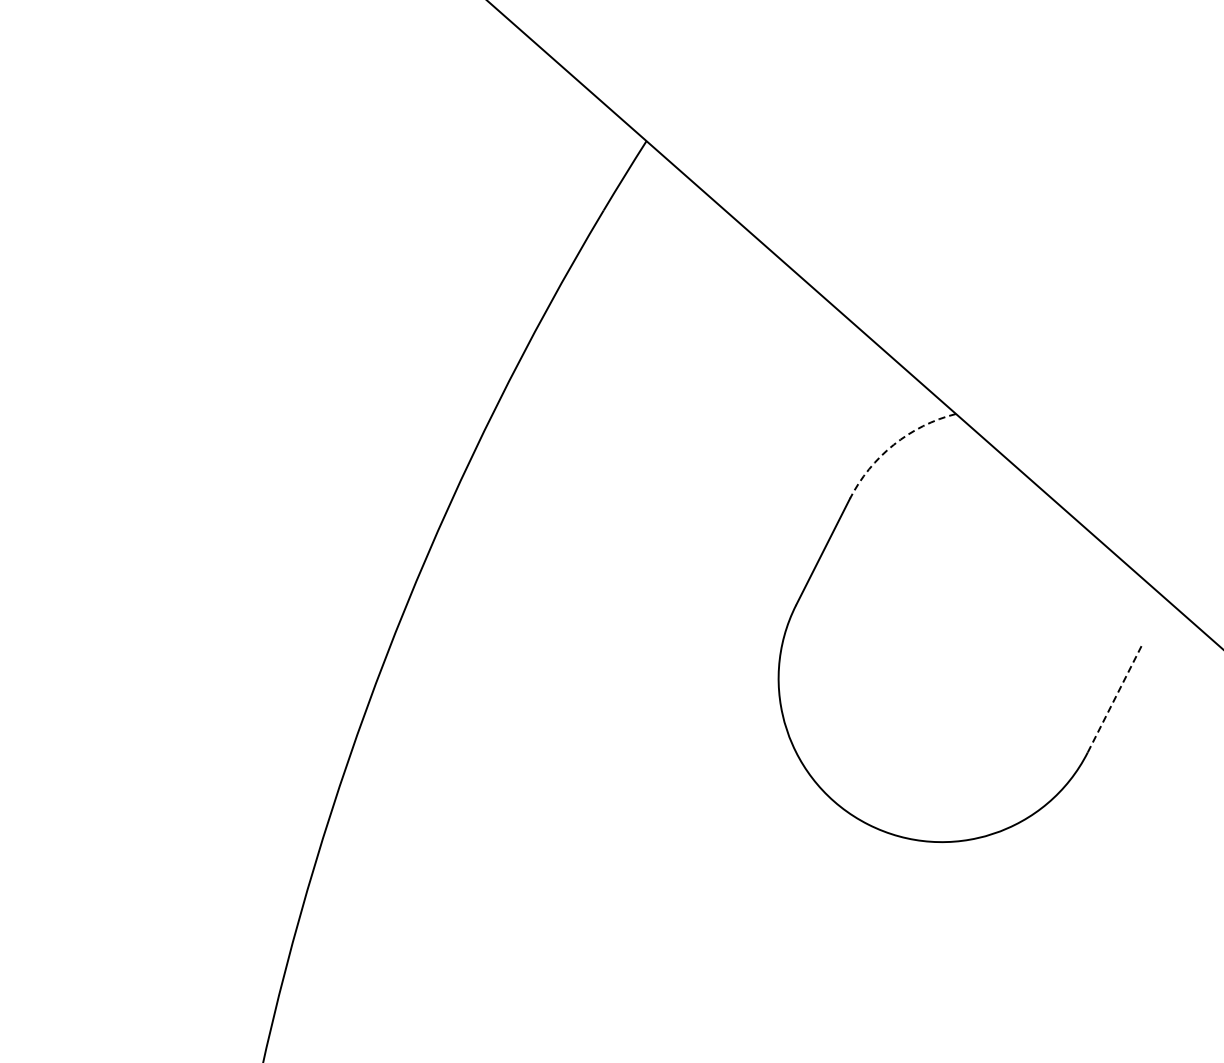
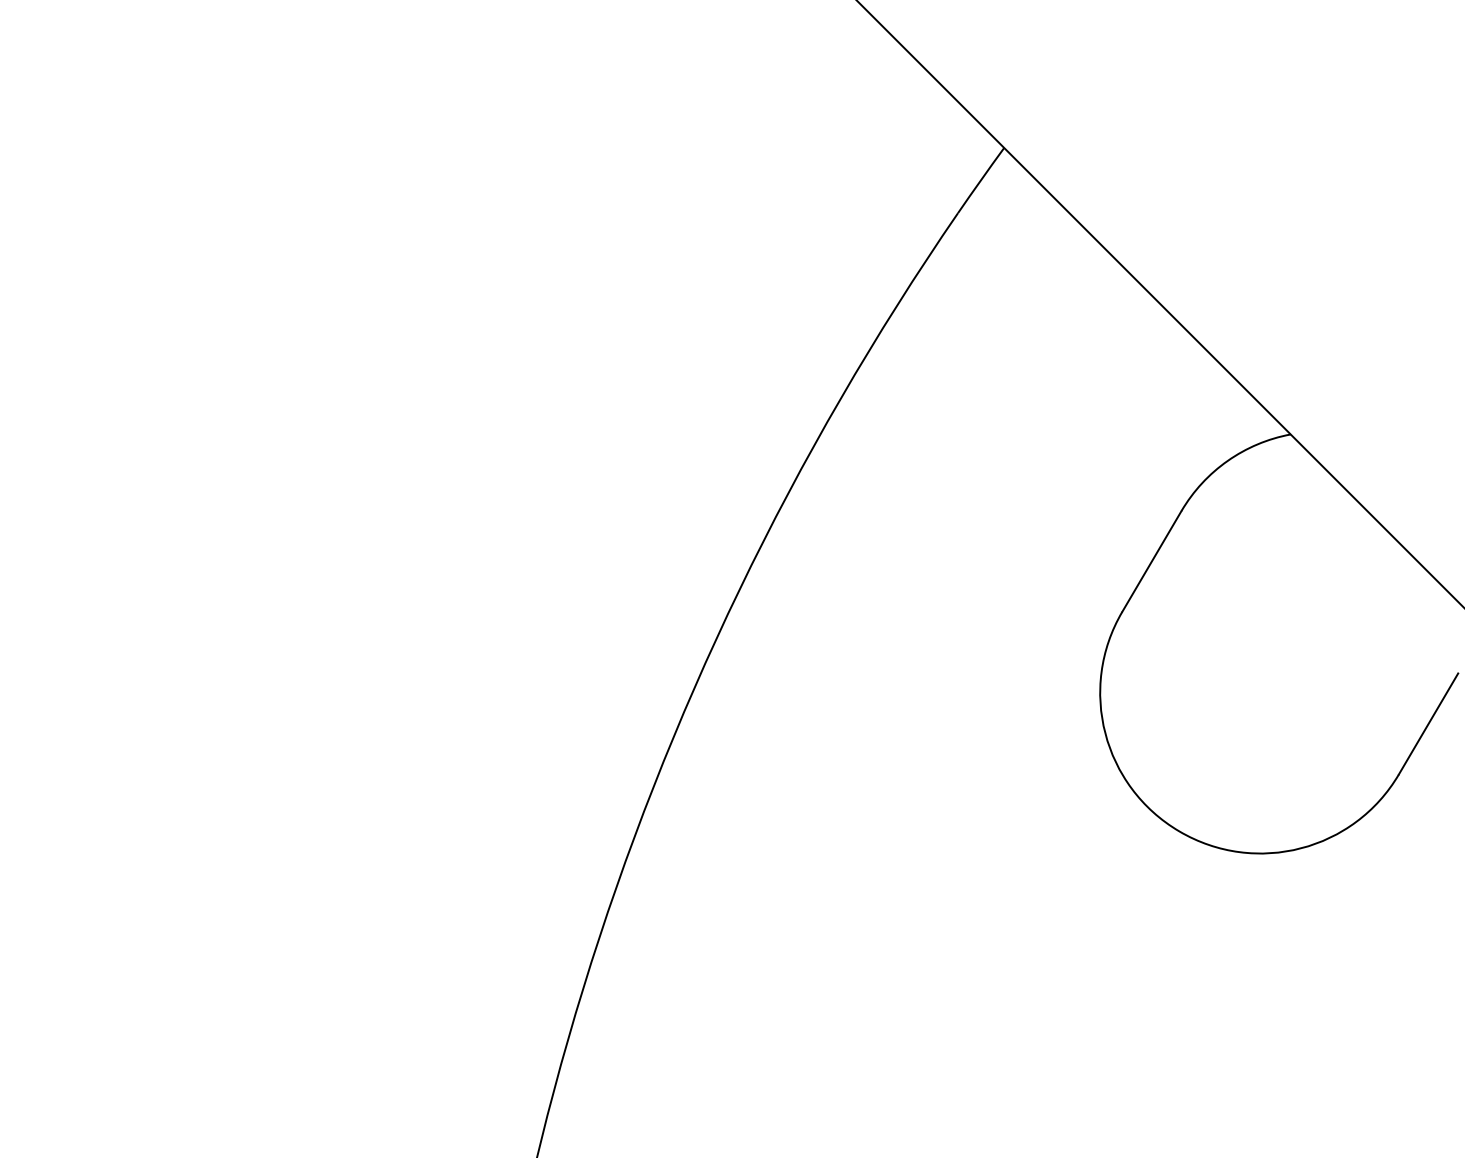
arc: (893, 444) -> (1227, 460), dashed -> solid
line: (1114, 699) -> (1428, 724), dashed -> solid

